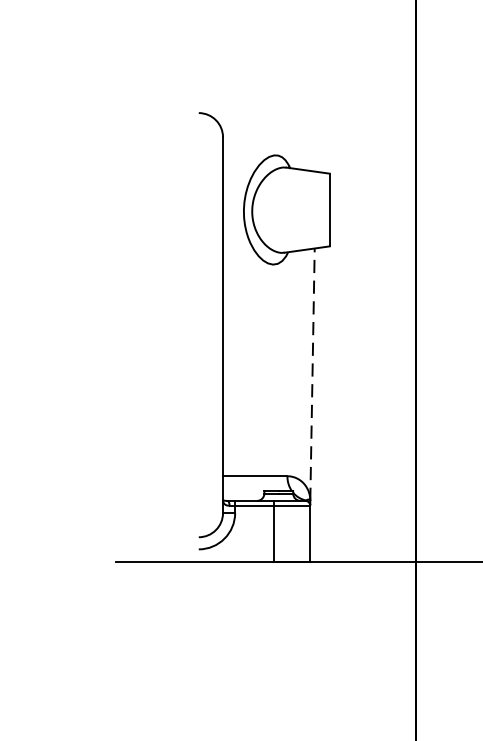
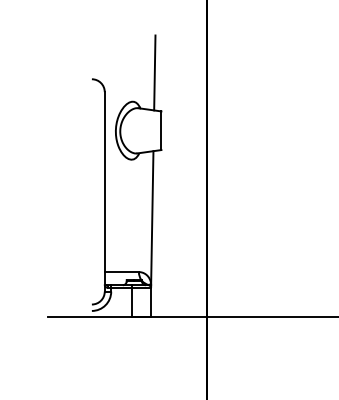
line: (316, 100) -> (154, 72), added
line: (312, 373) -> (152, 217), dashed -> solid

